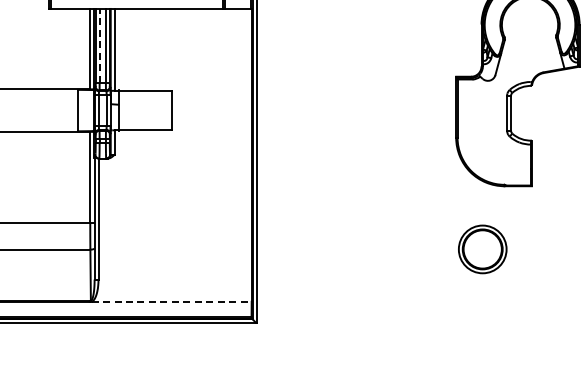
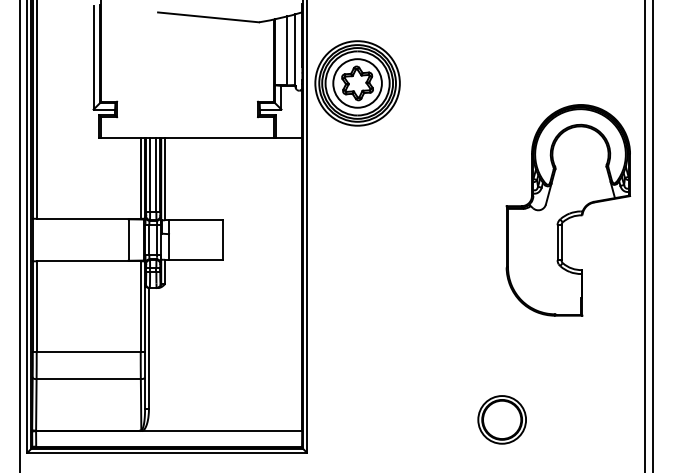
line: (100, 46) -> (150, 175), dashed -> solid
part: (482, 249) -> (501, 419), moved
line: (172, 302) -> (222, 431), dashed -> solid

